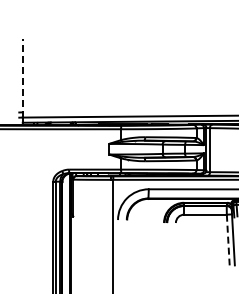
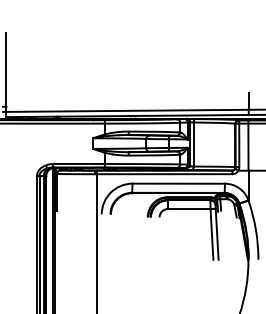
line: (22, 78) -> (6, 72), dashed -> solid
line: (227, 240) -> (211, 234), dashed -> solid

